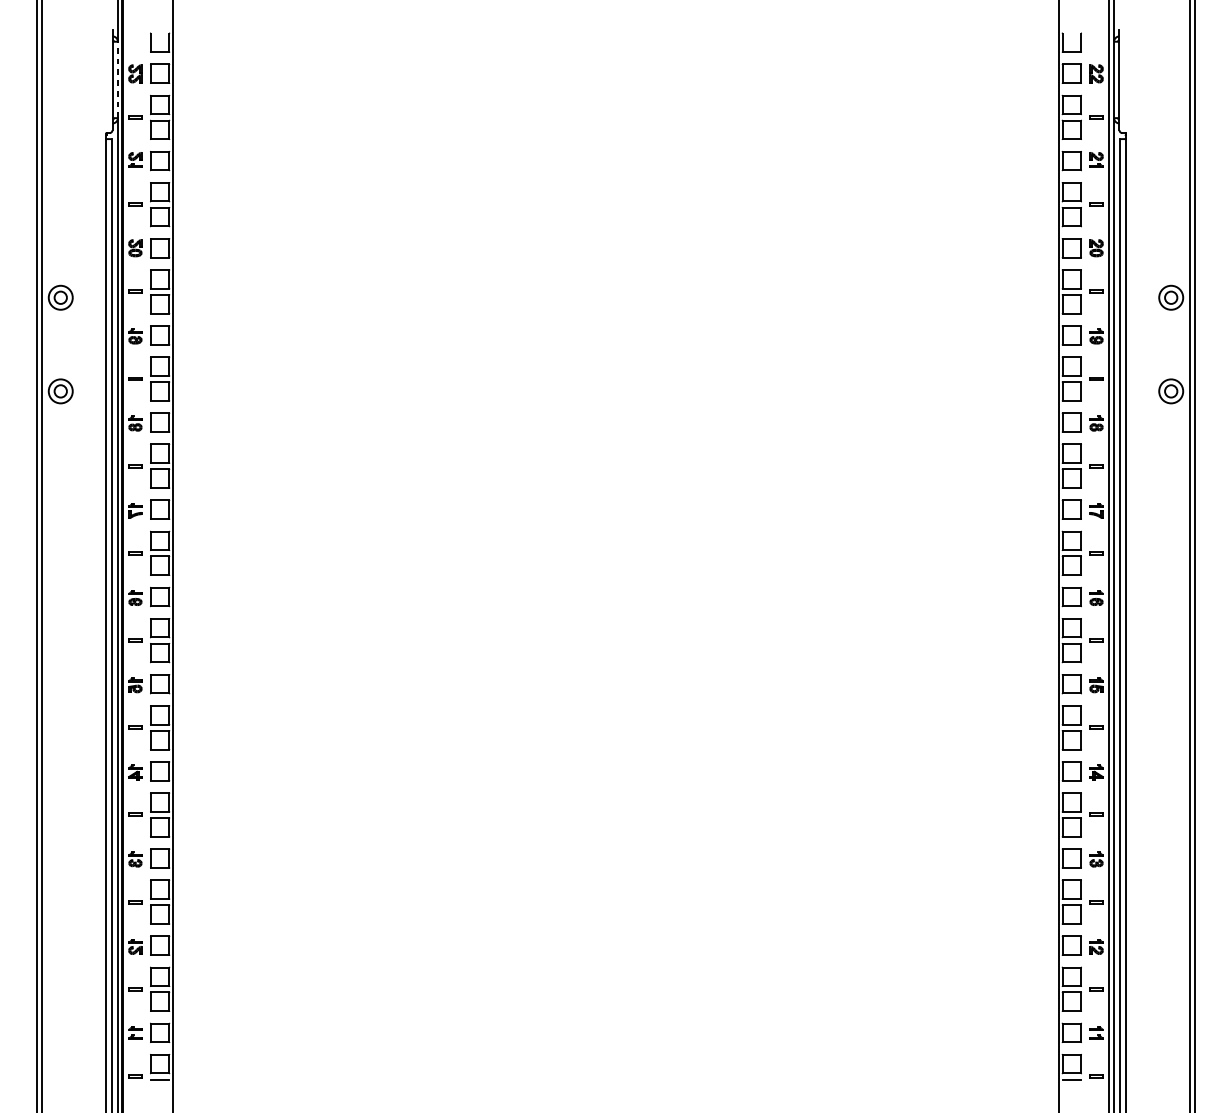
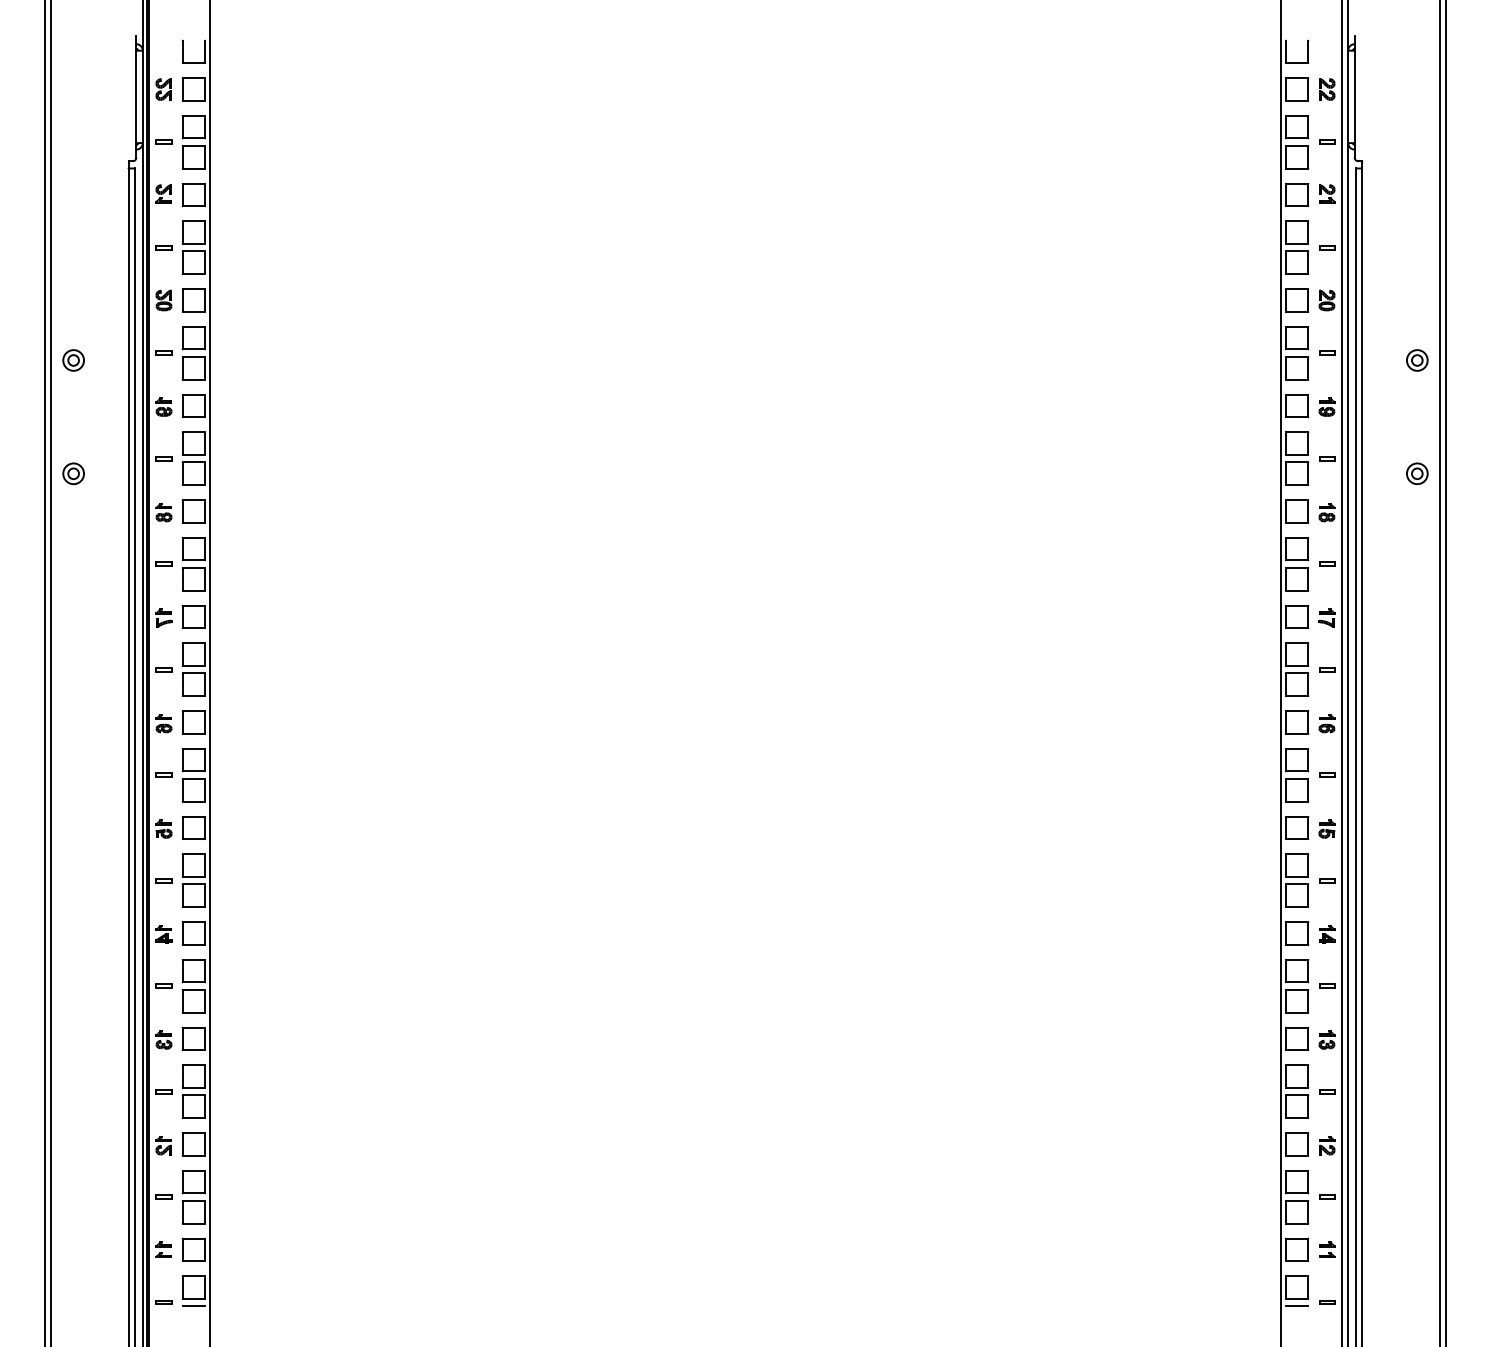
line: (117, 79) -> (142, 96), dashed -> solid
part: (60, 297) -> (73, 360), size x0.71
part: (1171, 297) -> (1417, 360), size x0.71
part: (60, 391) -> (73, 473), size x0.71
part: (1171, 391) -> (1417, 473), size x0.71

